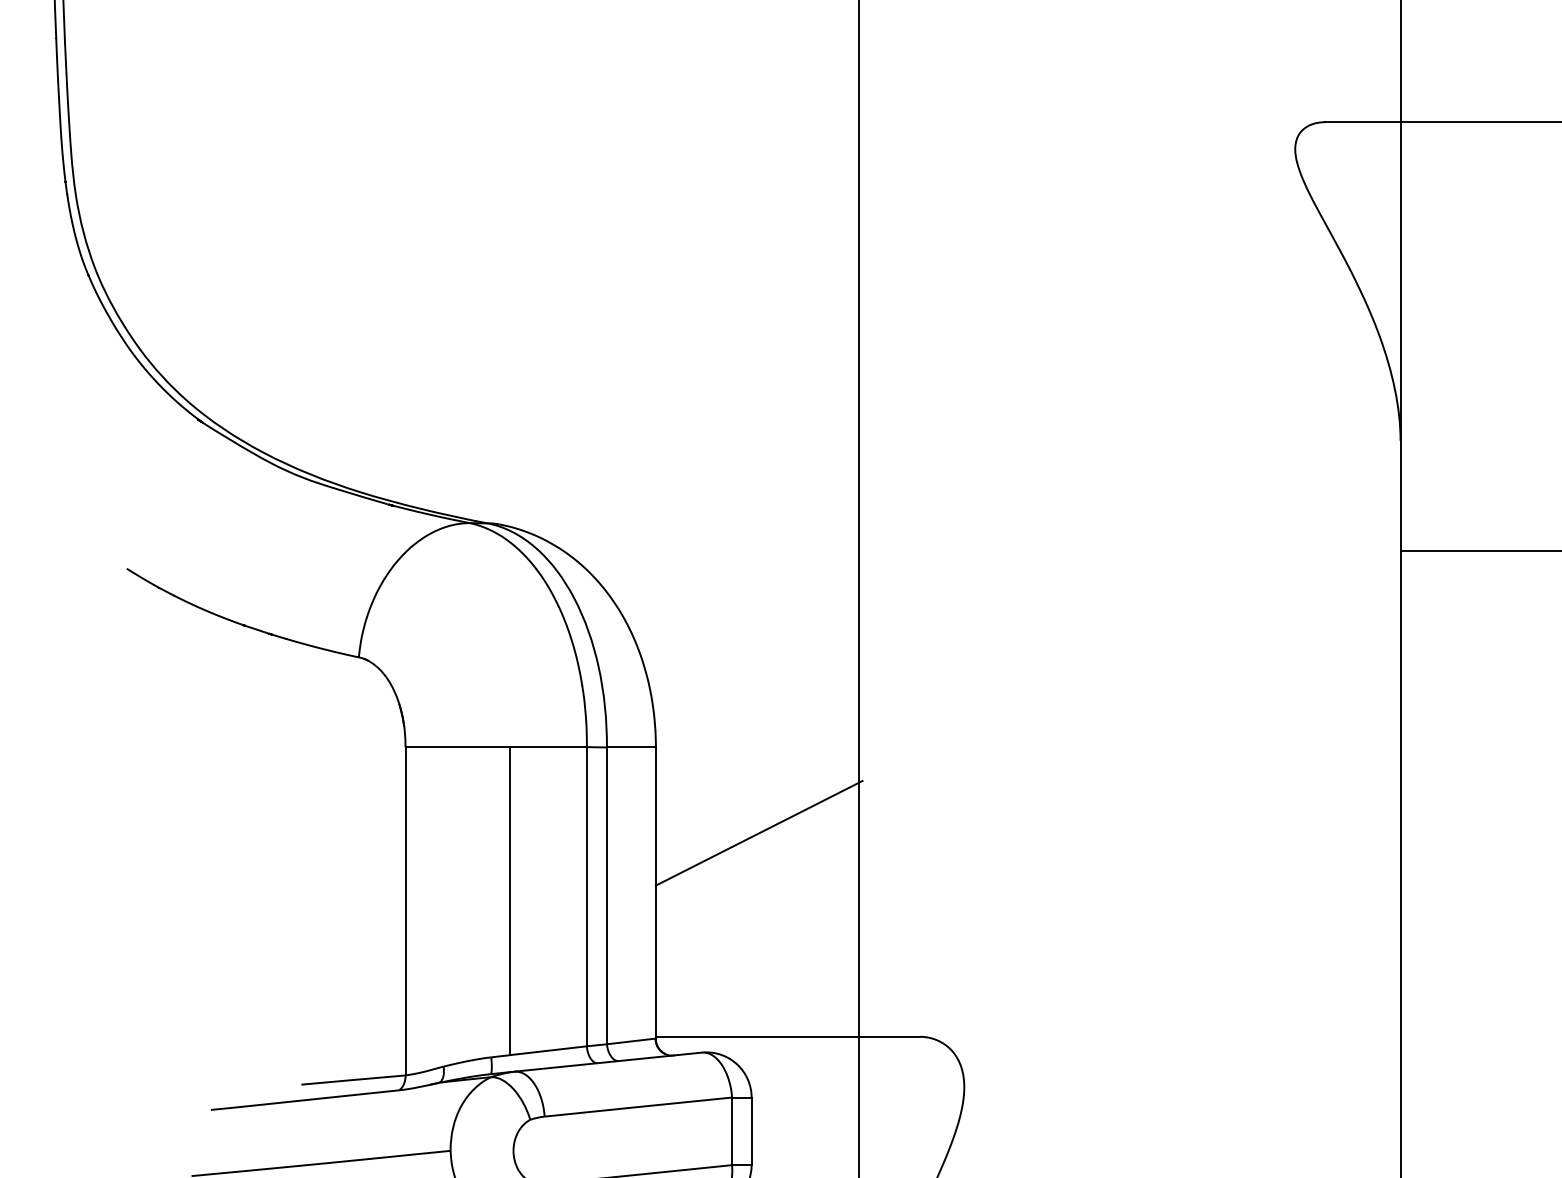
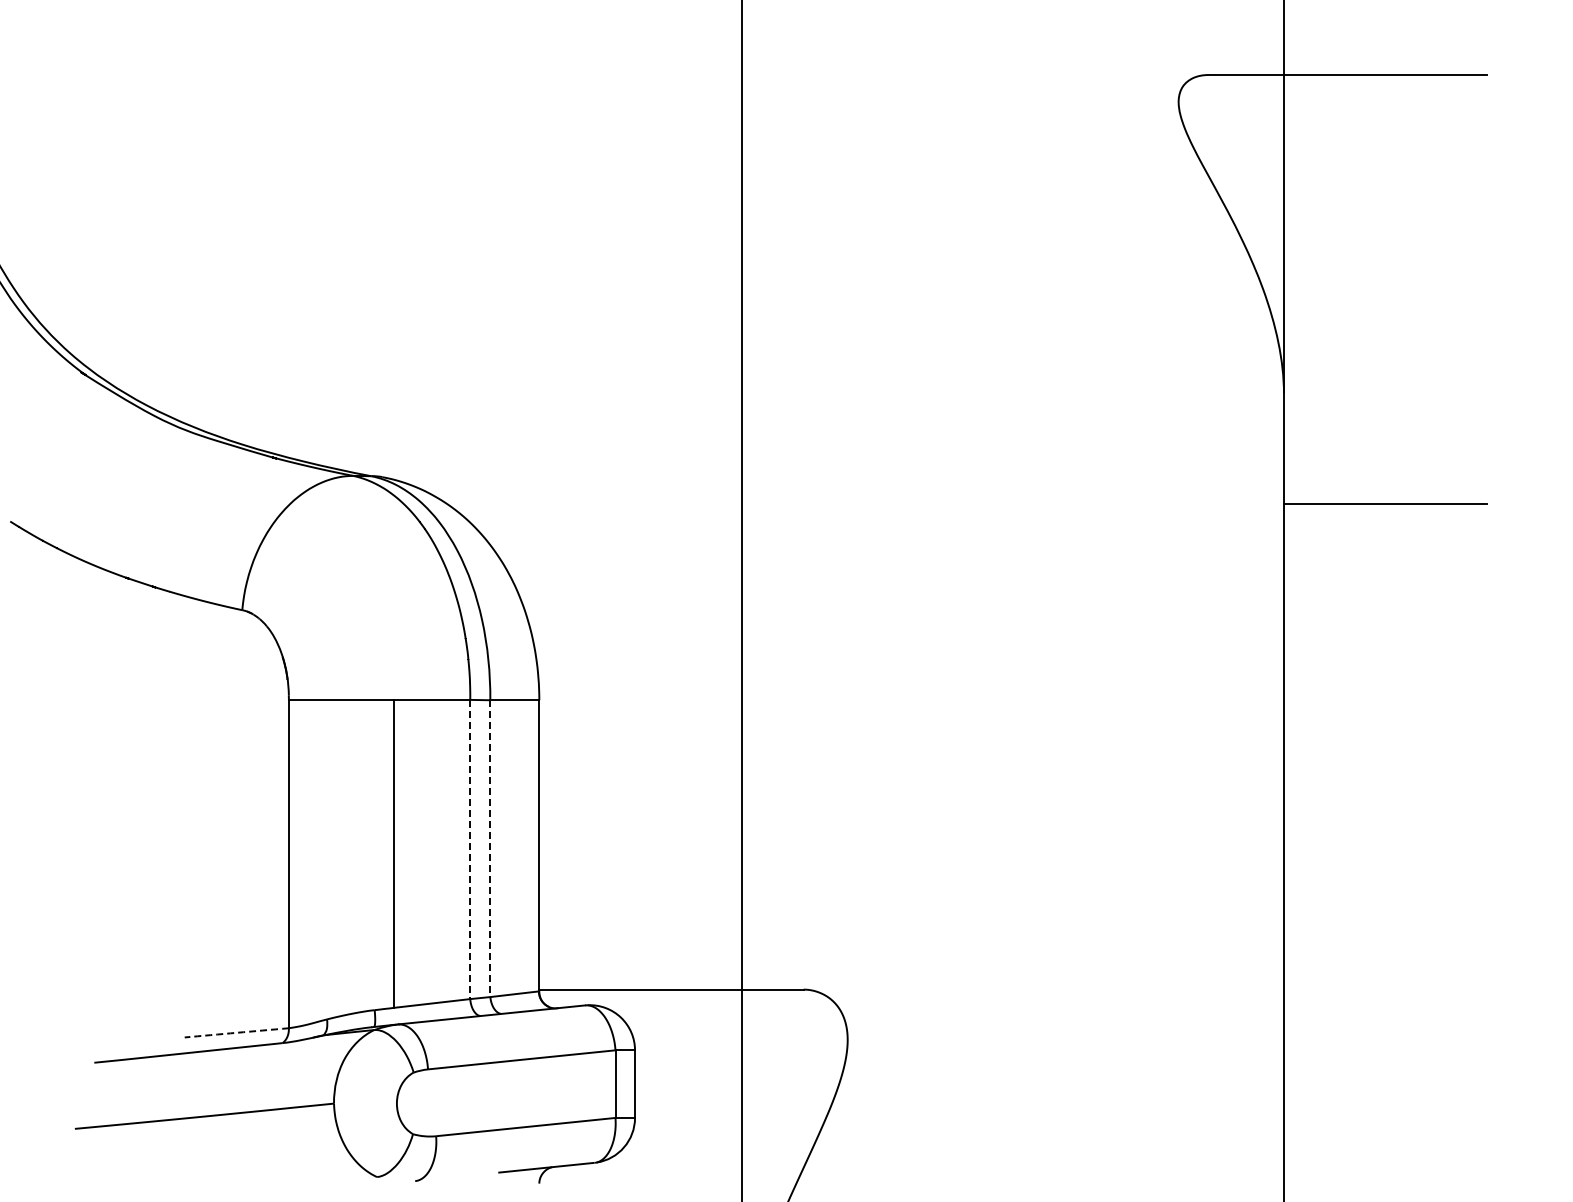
line: (759, 832) -> (642, 785), removed
line: (587, 896) -> (470, 849), solid -> dashed
line: (607, 896) -> (490, 849), solid -> dashed
arc: (353, 1079) -> (236, 1032), solid -> dashed

